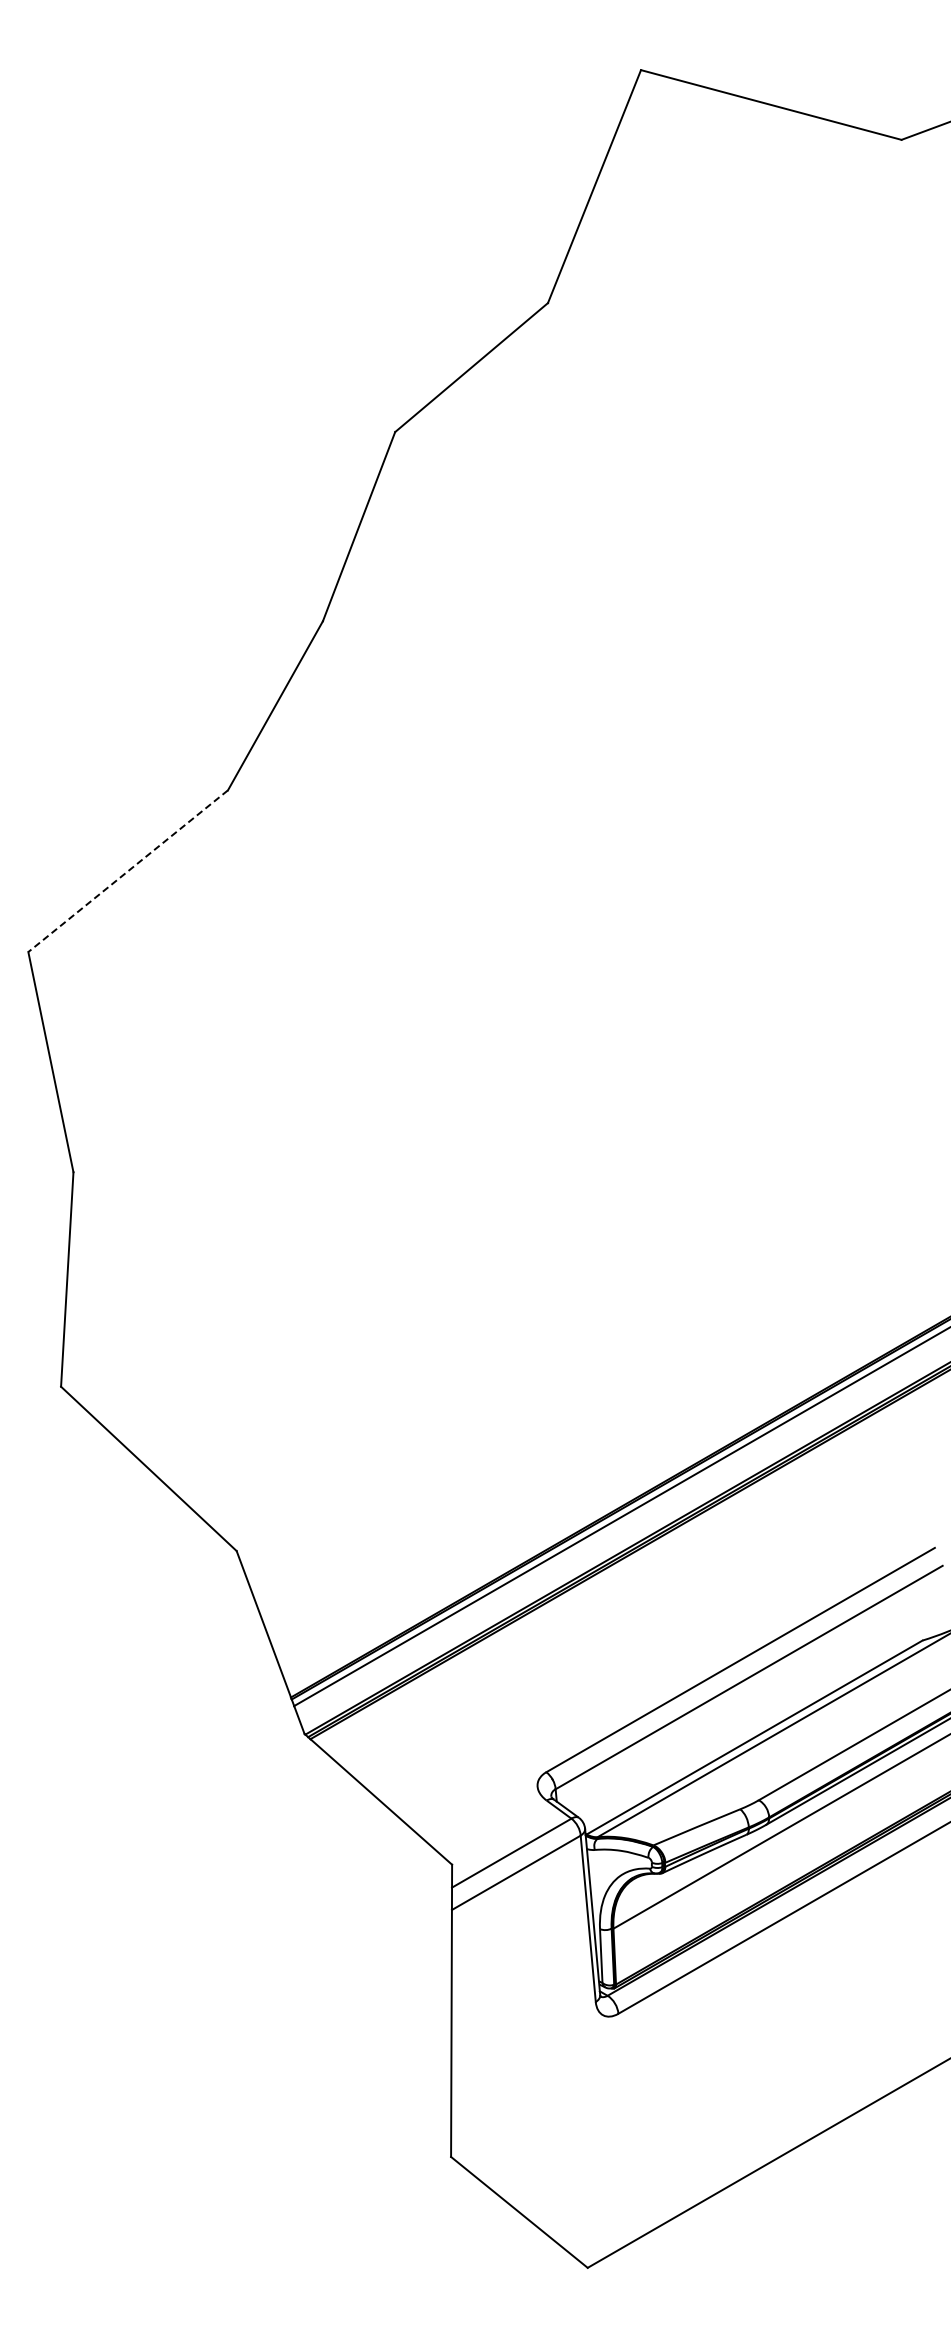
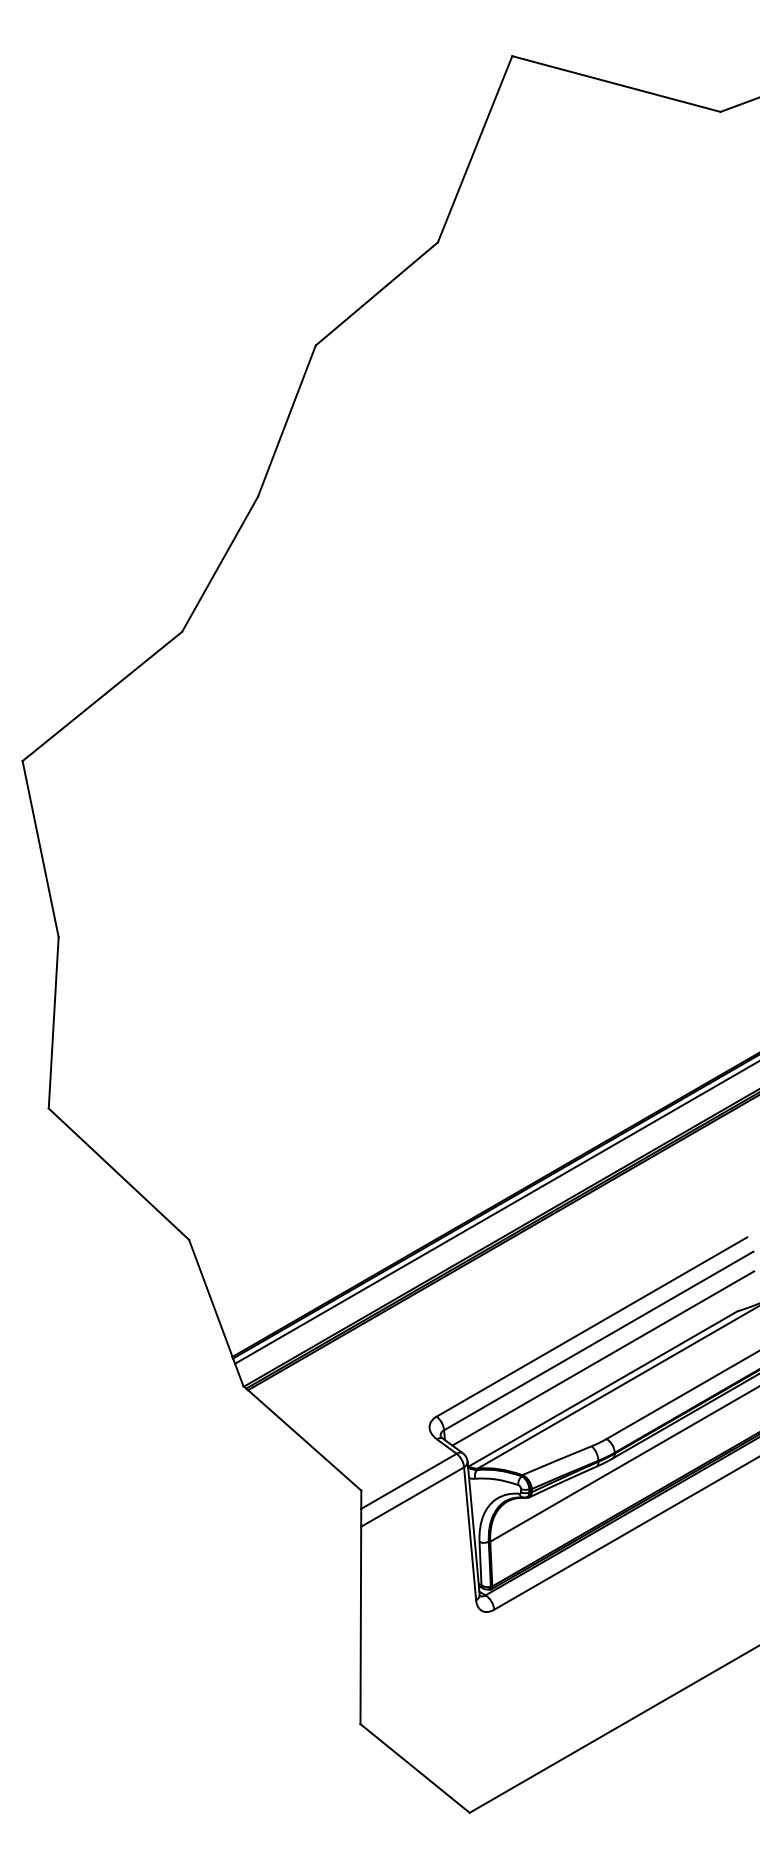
line: (127, 871) -> (101, 696), dashed -> solid
line: (754, 1699) -> (603, 1358), added

